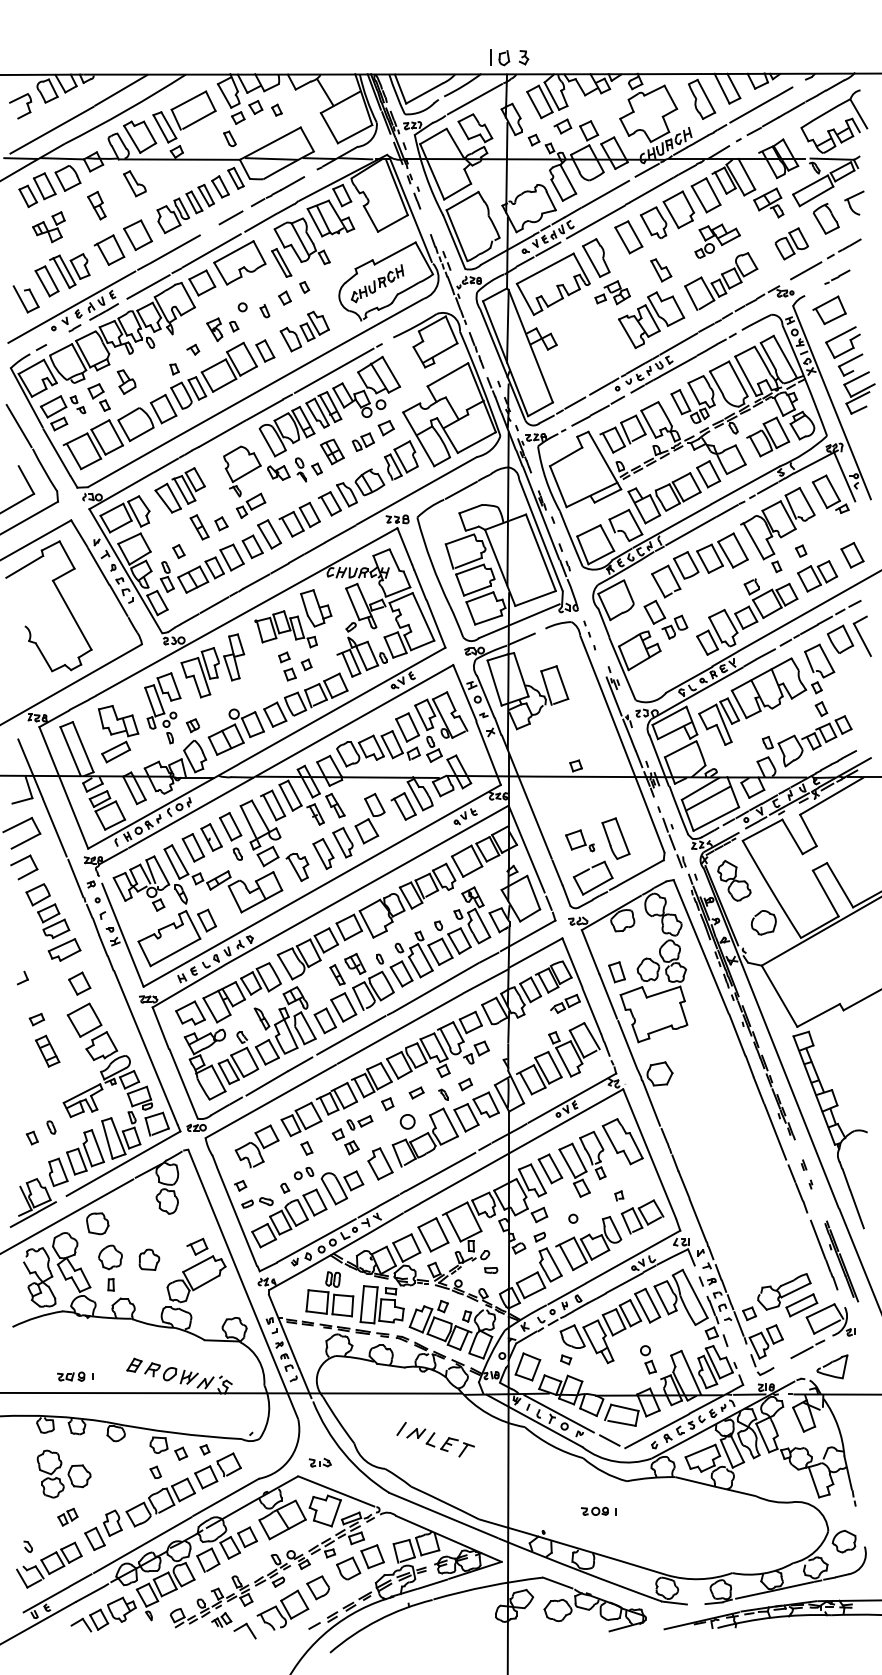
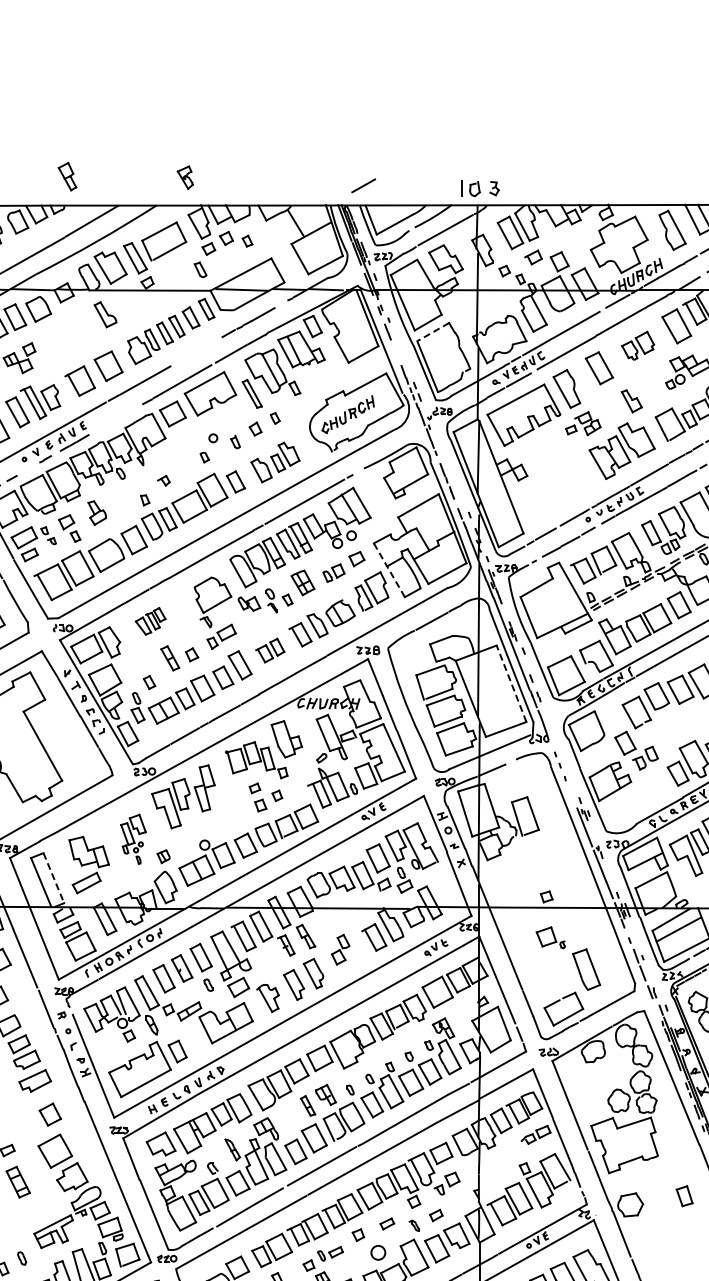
line: (462, 201) -> (433, 332), solid -> dashed
part: (96, 205) -> (67, 176), moved
part: (667, 214) -> (638, 345), size x0.6
line: (230, 217) -> (363, 185), moved
line: (148, 286) -> (119, 417), removed
part: (214, 329) -> (185, 177), moved
line: (418, 438) -> (389, 569), solid -> dashed
part: (179, 490) -> (150, 621), size x0.6
part: (299, 519) -> (270, 650), size x0.7
line: (540, 552) -> (511, 683), solid -> dashed
part: (162, 708) -> (133, 839), size x0.7
line: (83, 747) -> (54, 878), solid -> dashed
part: (369, 818) -> (340, 949), size x0.6
part: (580, 840) -> (551, 937), moved
part: (616, 972) -> (684, 1196), moved

